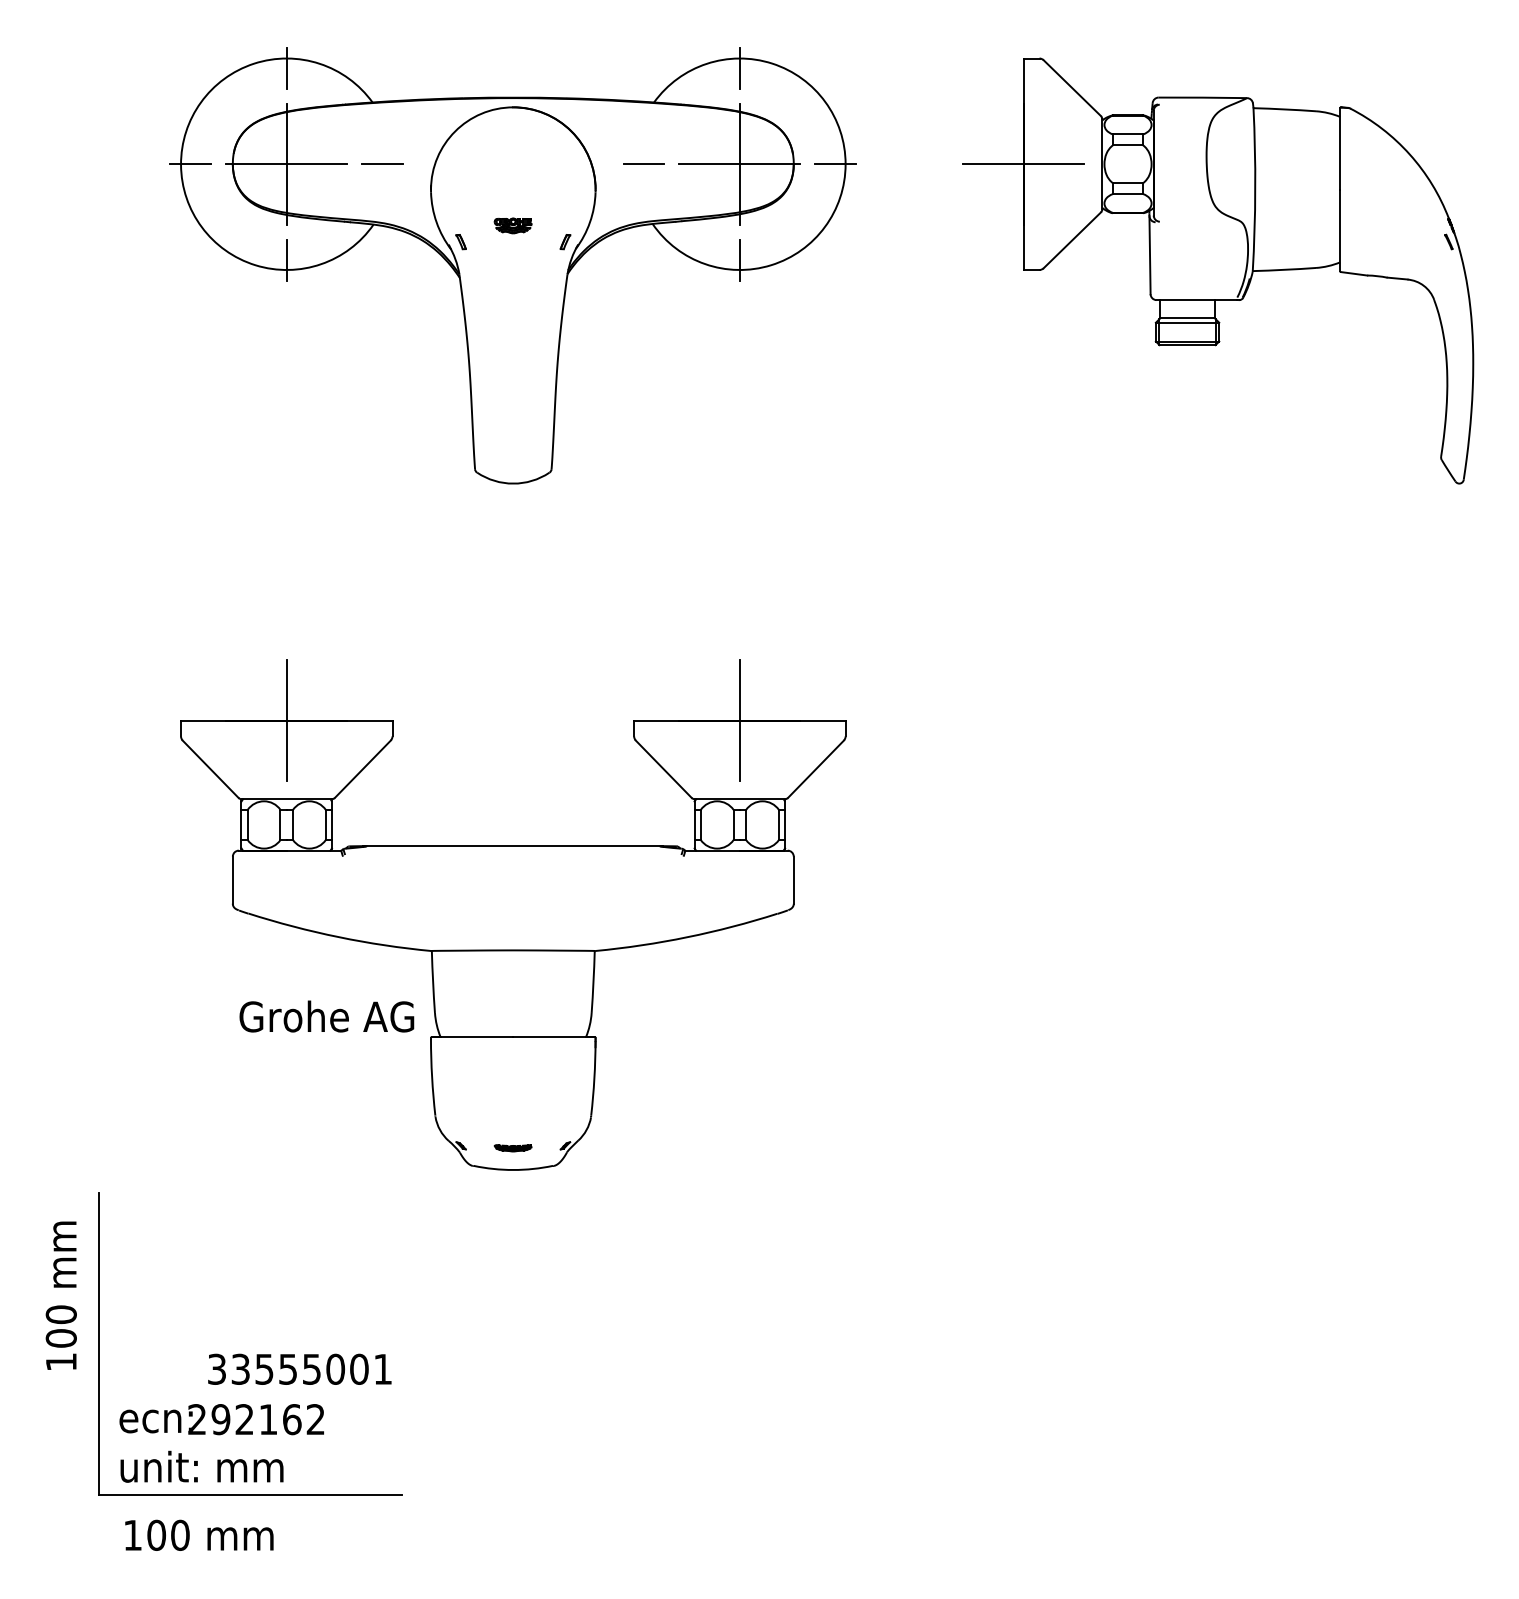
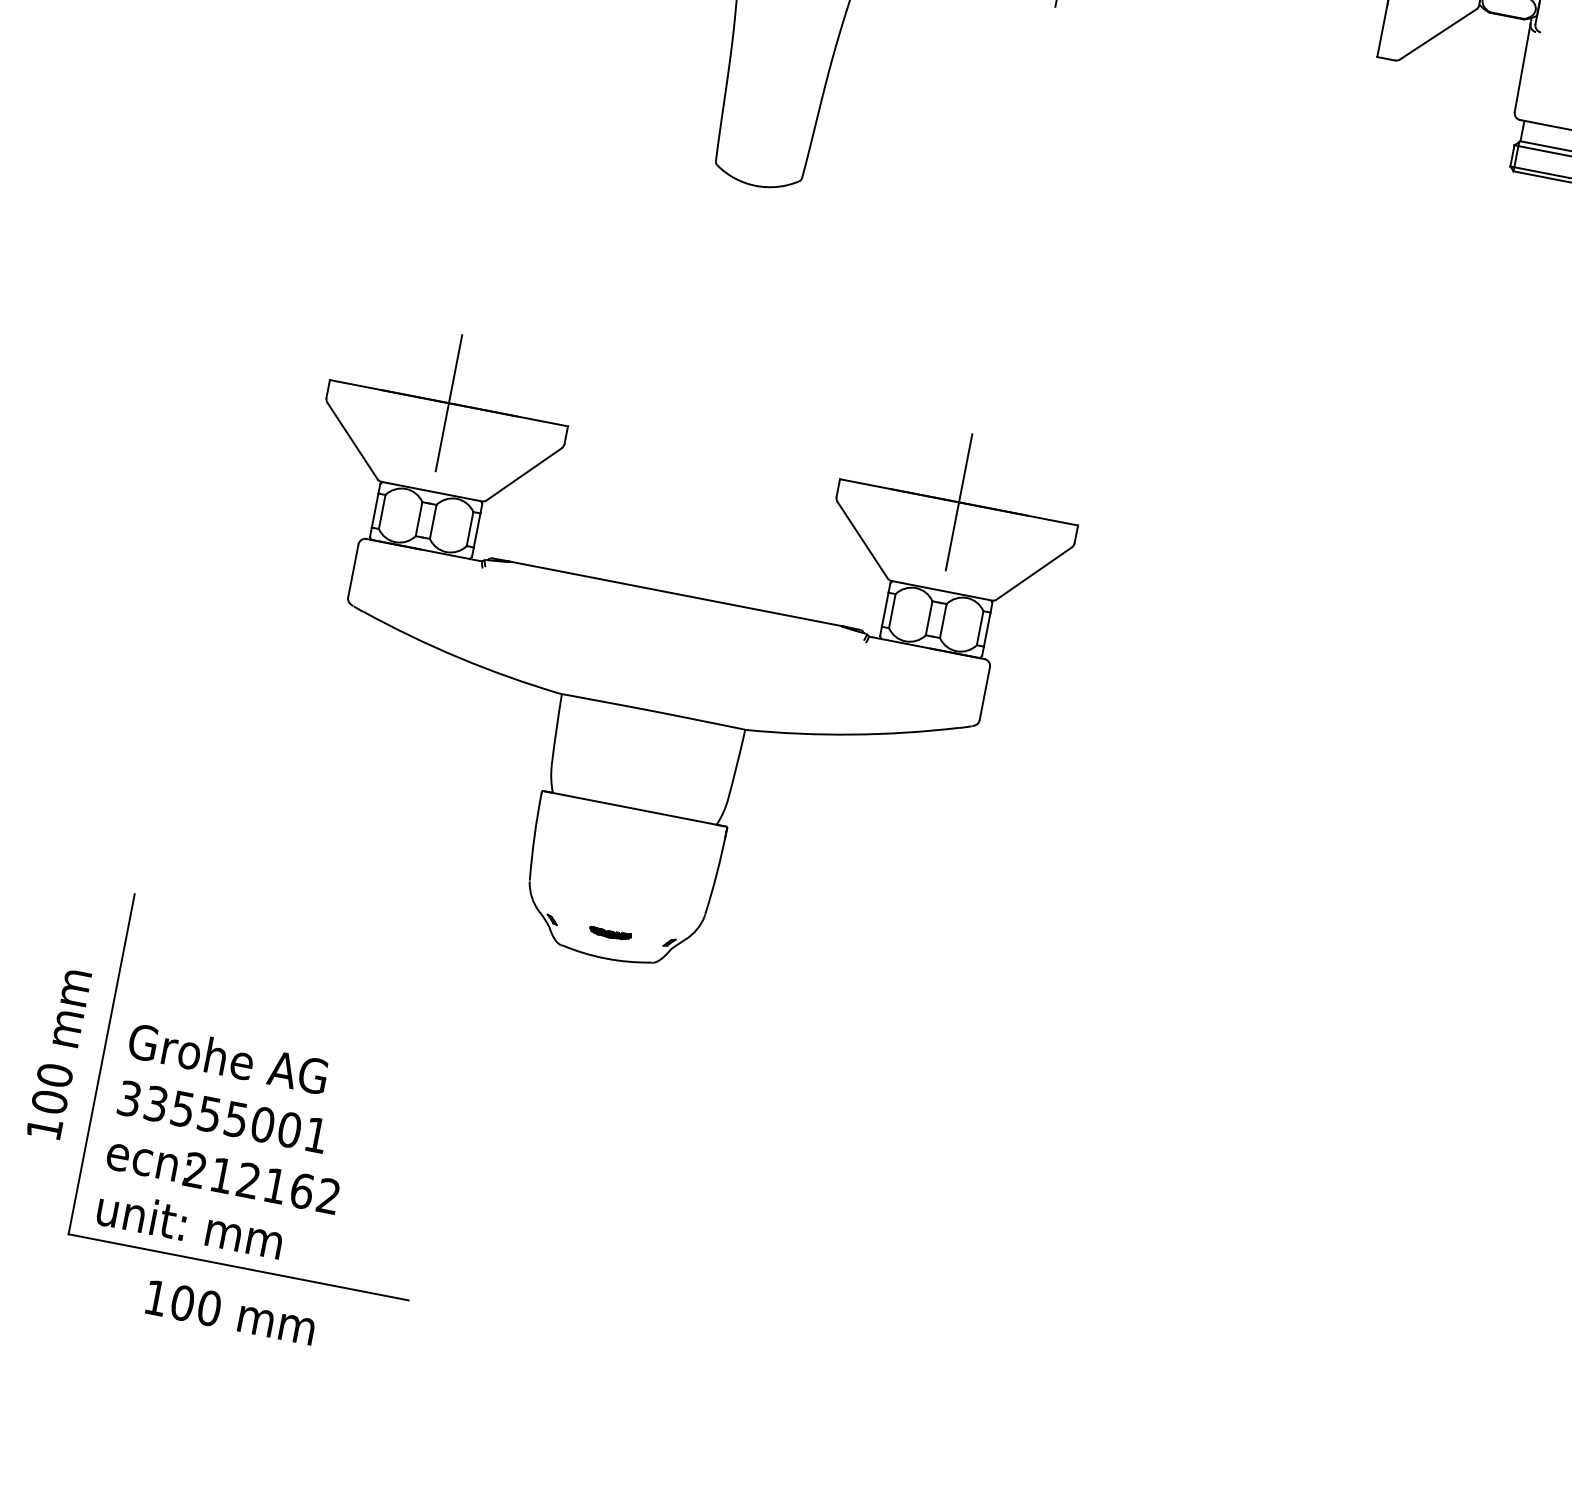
text: (326, 1016) -> (227, 1058), moved
text: (60, 1295) -> (58, 1053), moved
text: (299, 1368) -> (222, 1115), moved
text: (220, 1419) -> (221, 1175), 292162 -> 212162
text: (199, 1534) -> (231, 1311), moved

